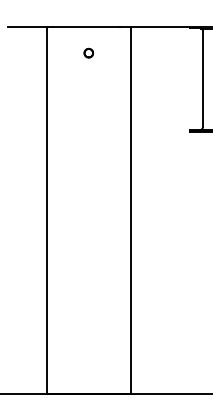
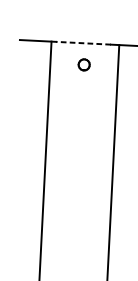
line: (86, 26) -> (83, 43), solid -> dashed
part: (88, 52) -> (84, 64), size x1.6

